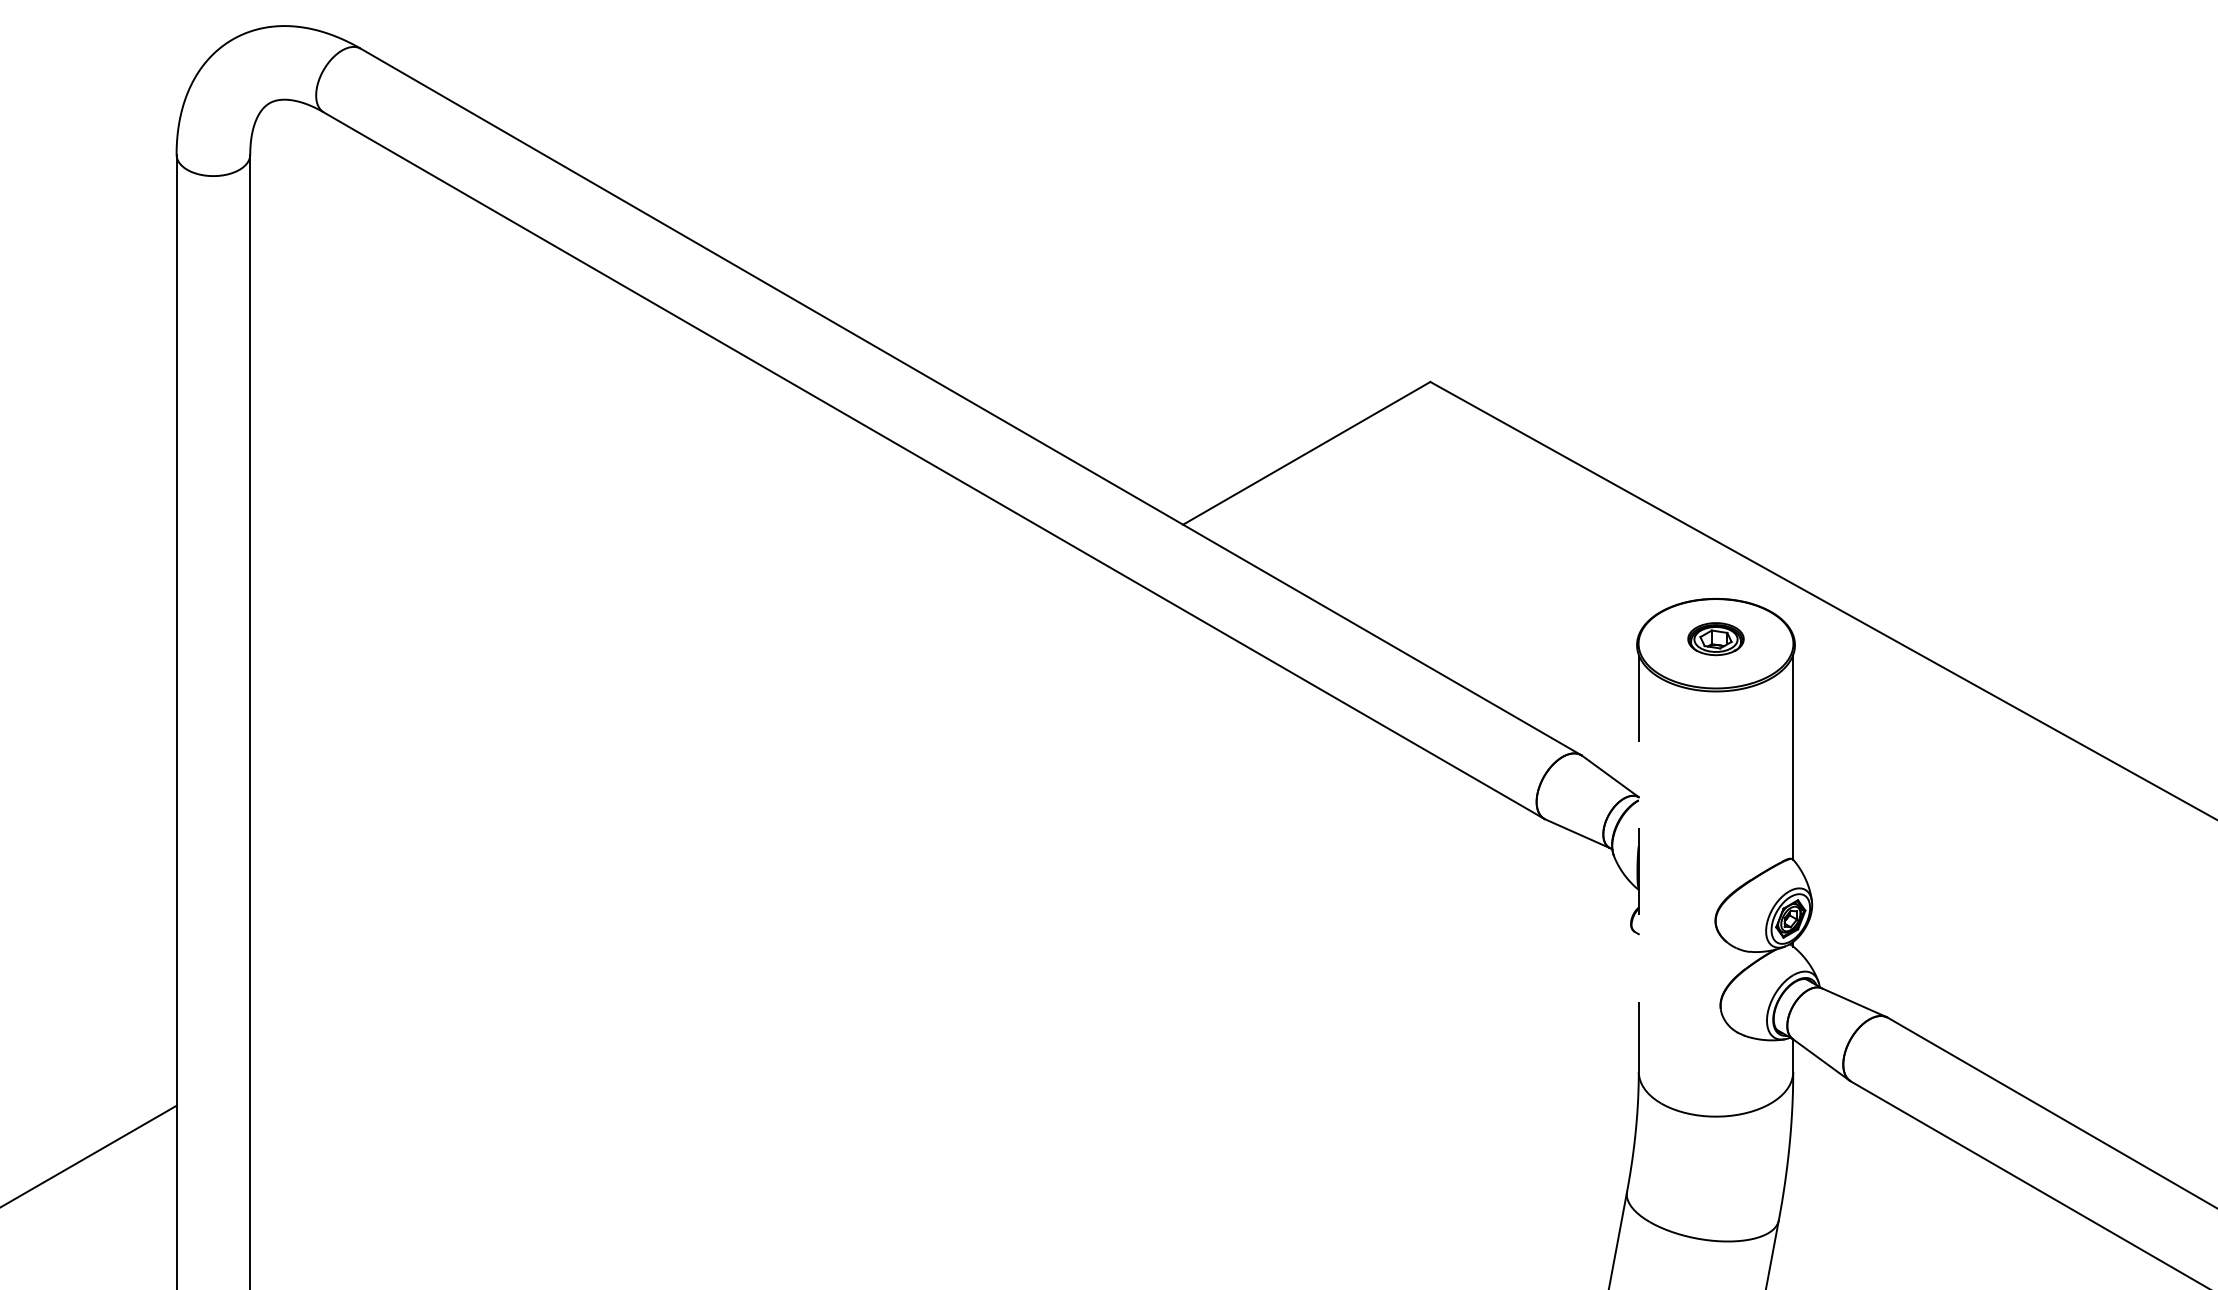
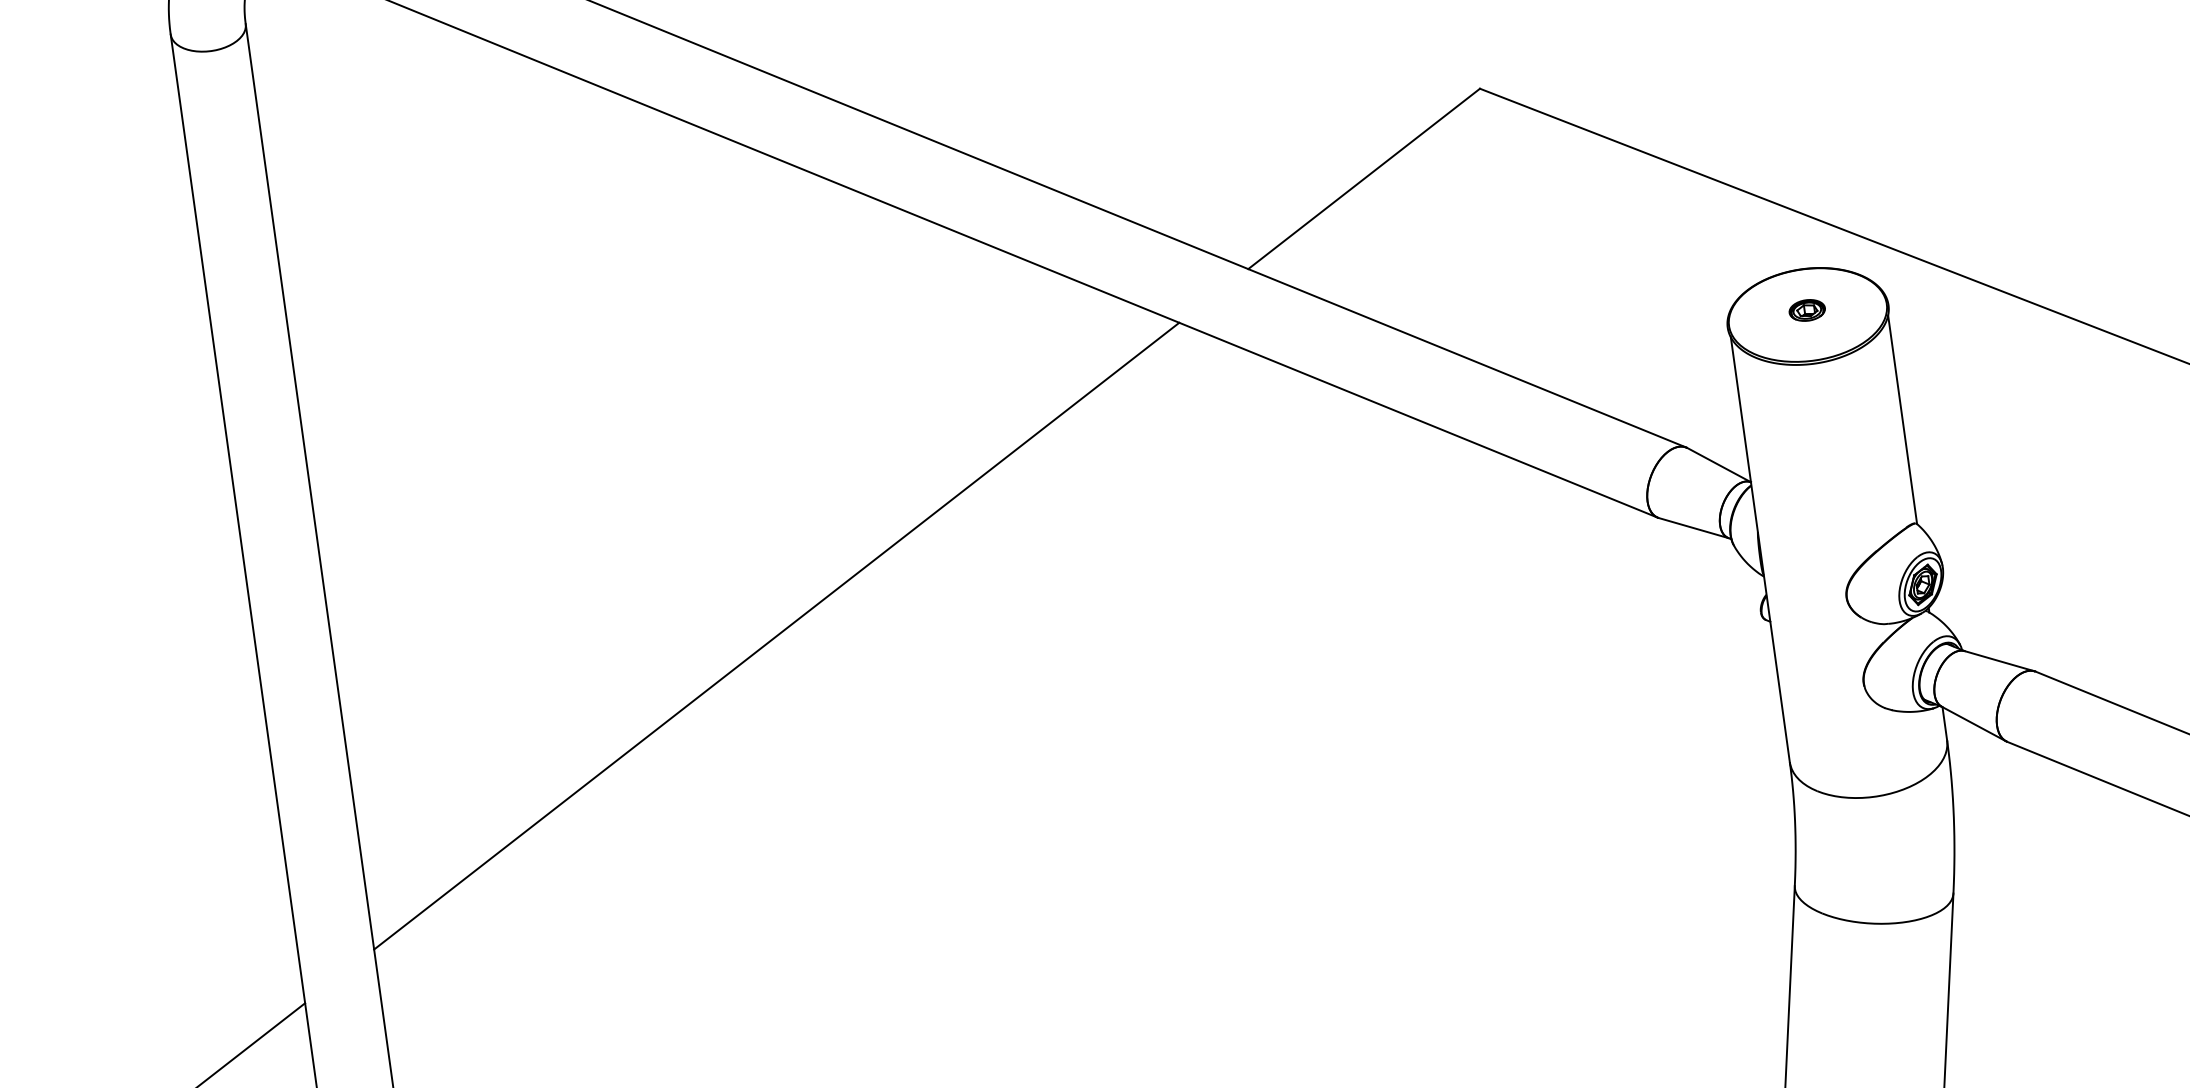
part: (1715, 639) -> (1806, 310), size x0.62
line: (679, 815) -> (776, 636), added
line: (1638, 863) -> (1760, 549), dashed -> solid

